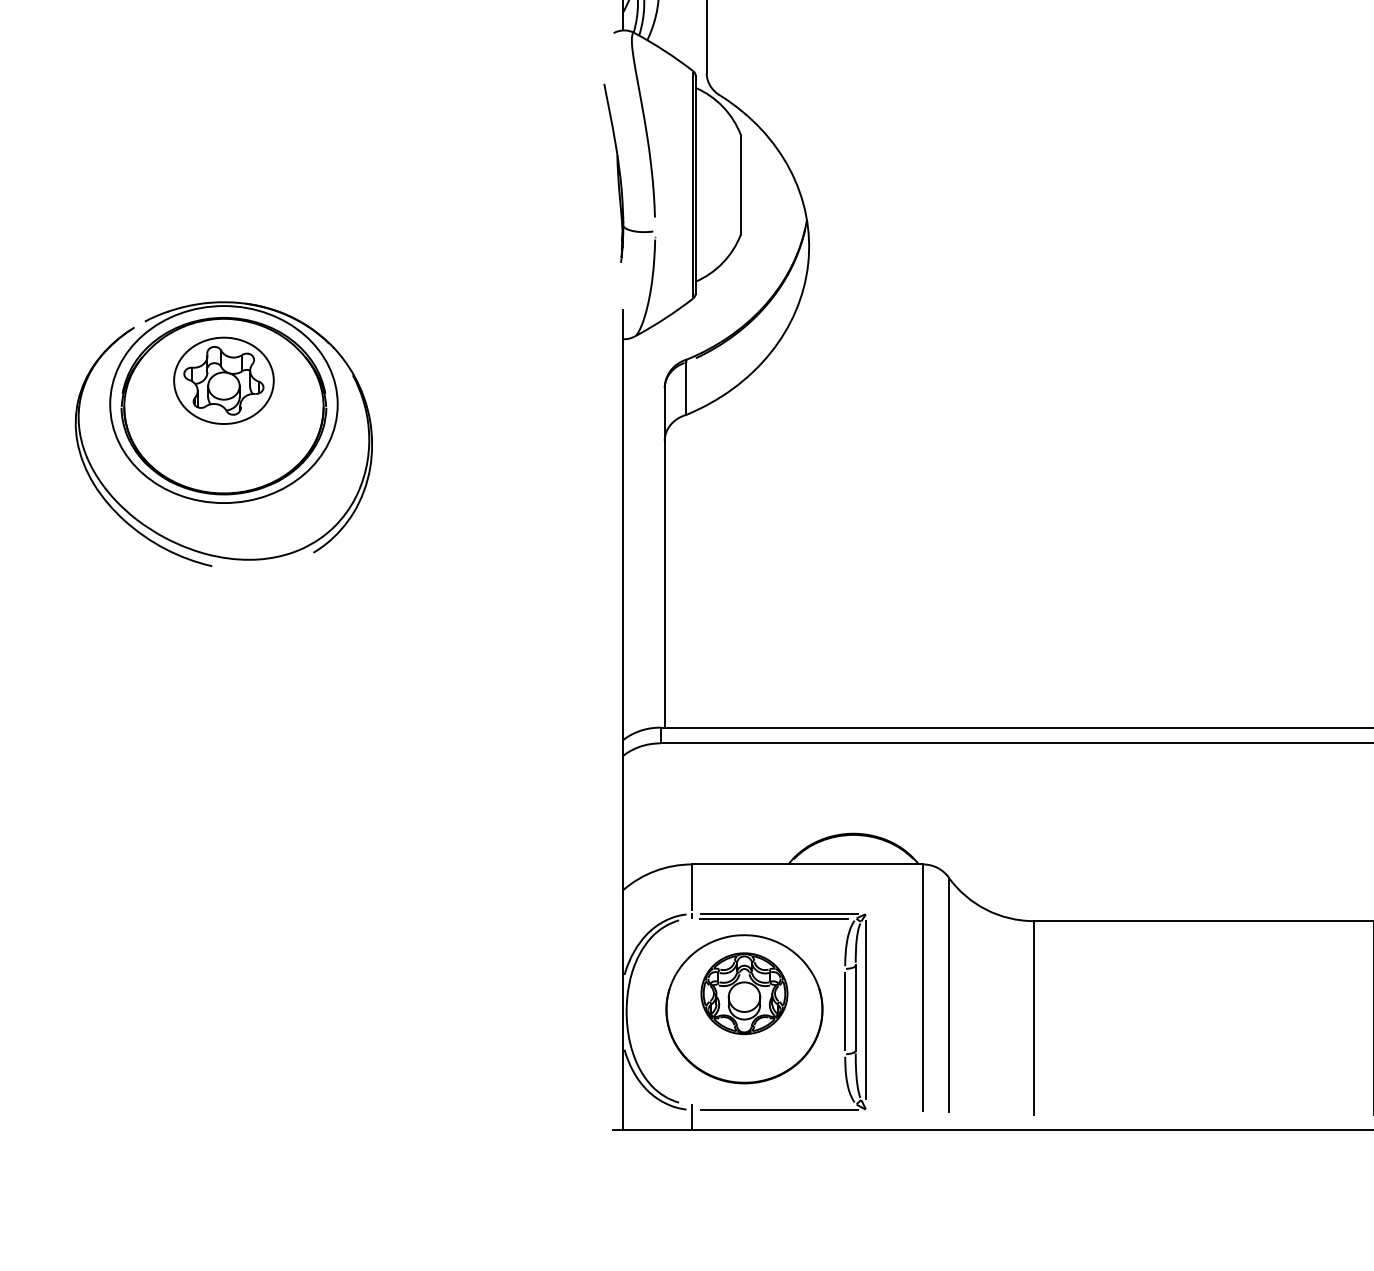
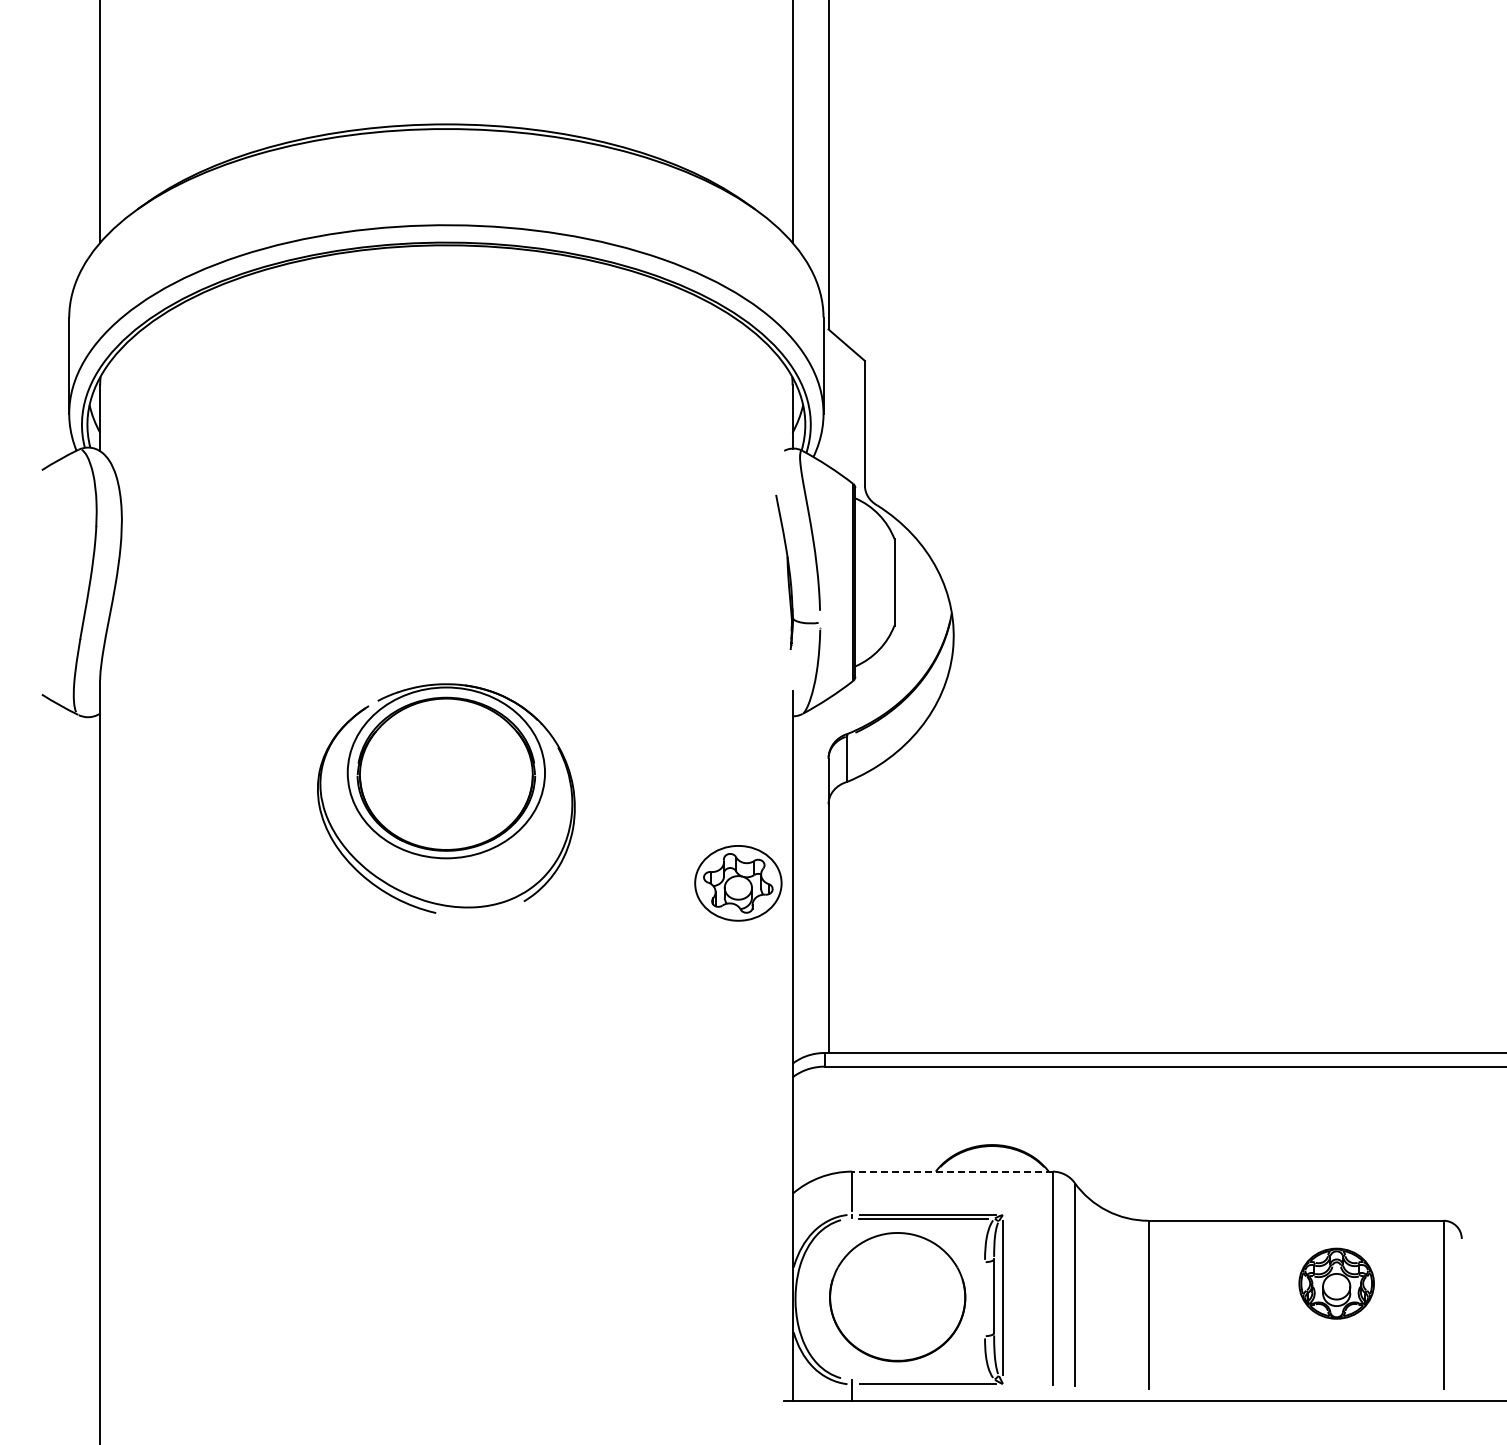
part: (224, 381) -> (738, 883), moved
line: (806, 864) -> (951, 1171), solid -> dashed
part: (744, 993) -> (1336, 1283), moved
line: (845, 1010) -> (985, 1298), removed

